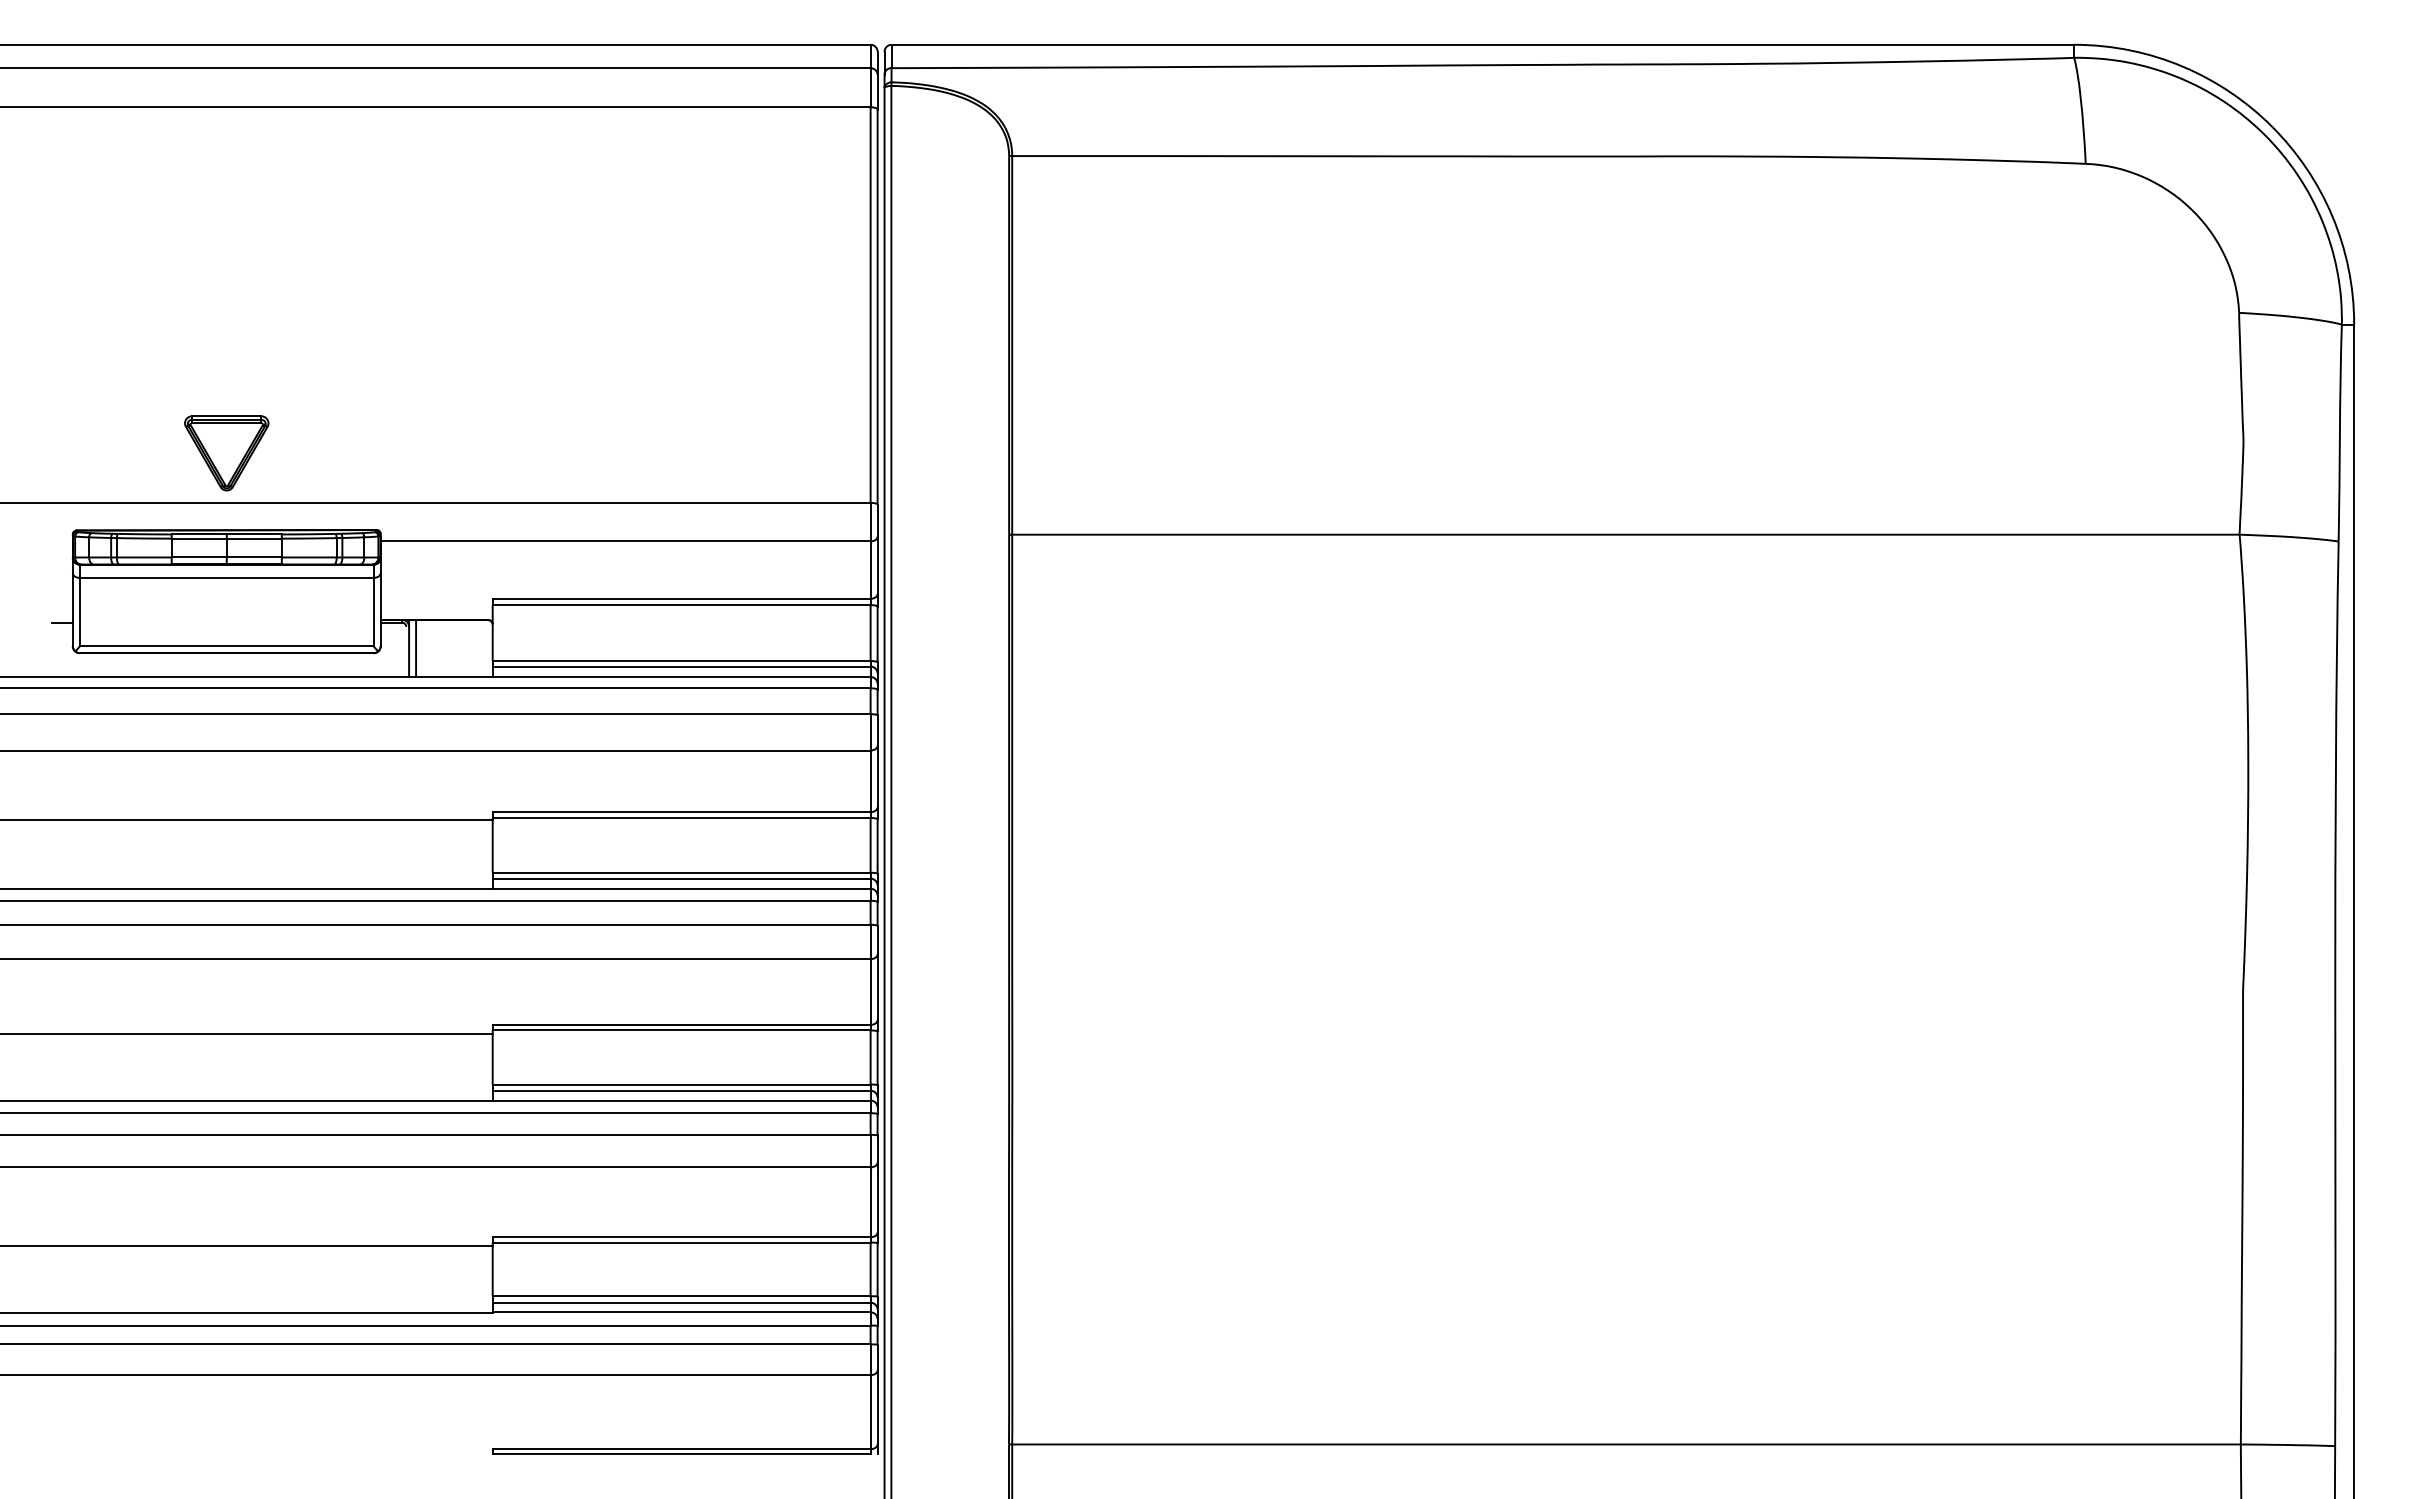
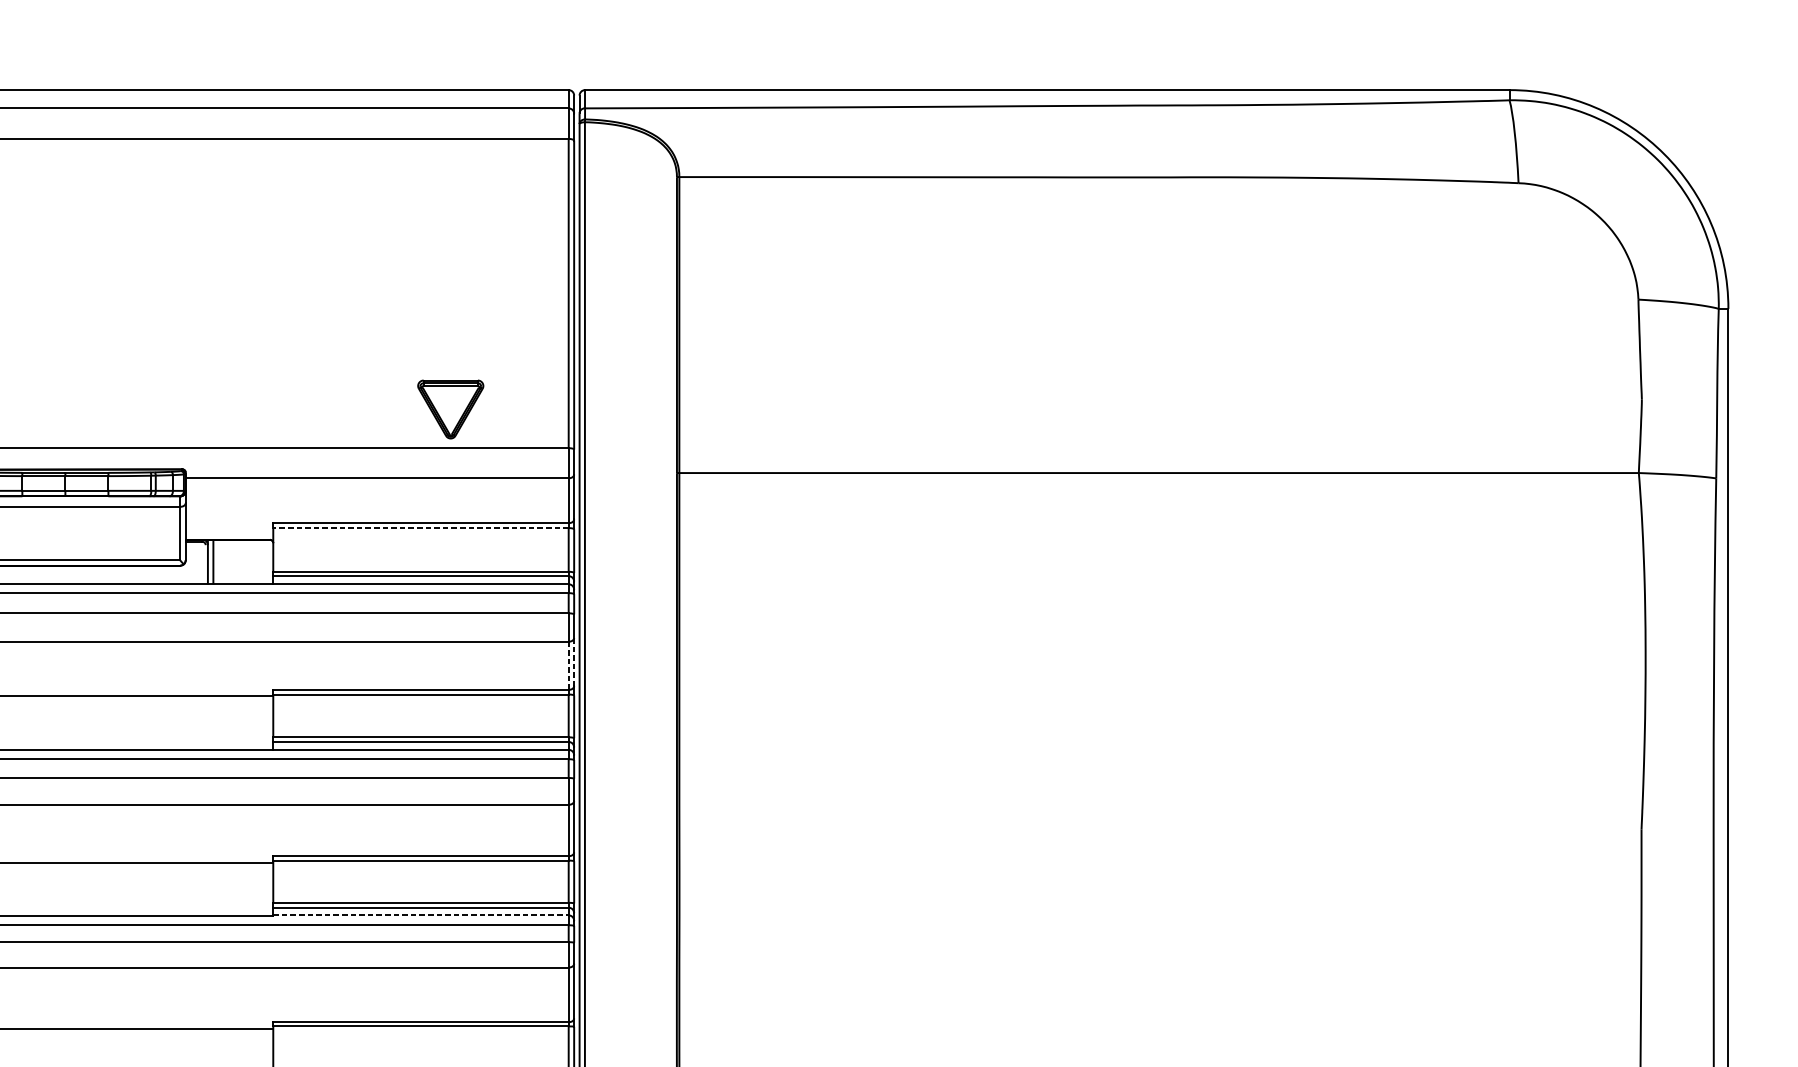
part: (226, 453) -> (450, 409), moved
line: (681, 605) -> (420, 528), solid -> dashed
line: (877, 776) -> (574, 662), solid -> dashed
line: (870, 781) -> (568, 665), solid -> dashed
line: (681, 1100) -> (420, 915), solid -> dashed

